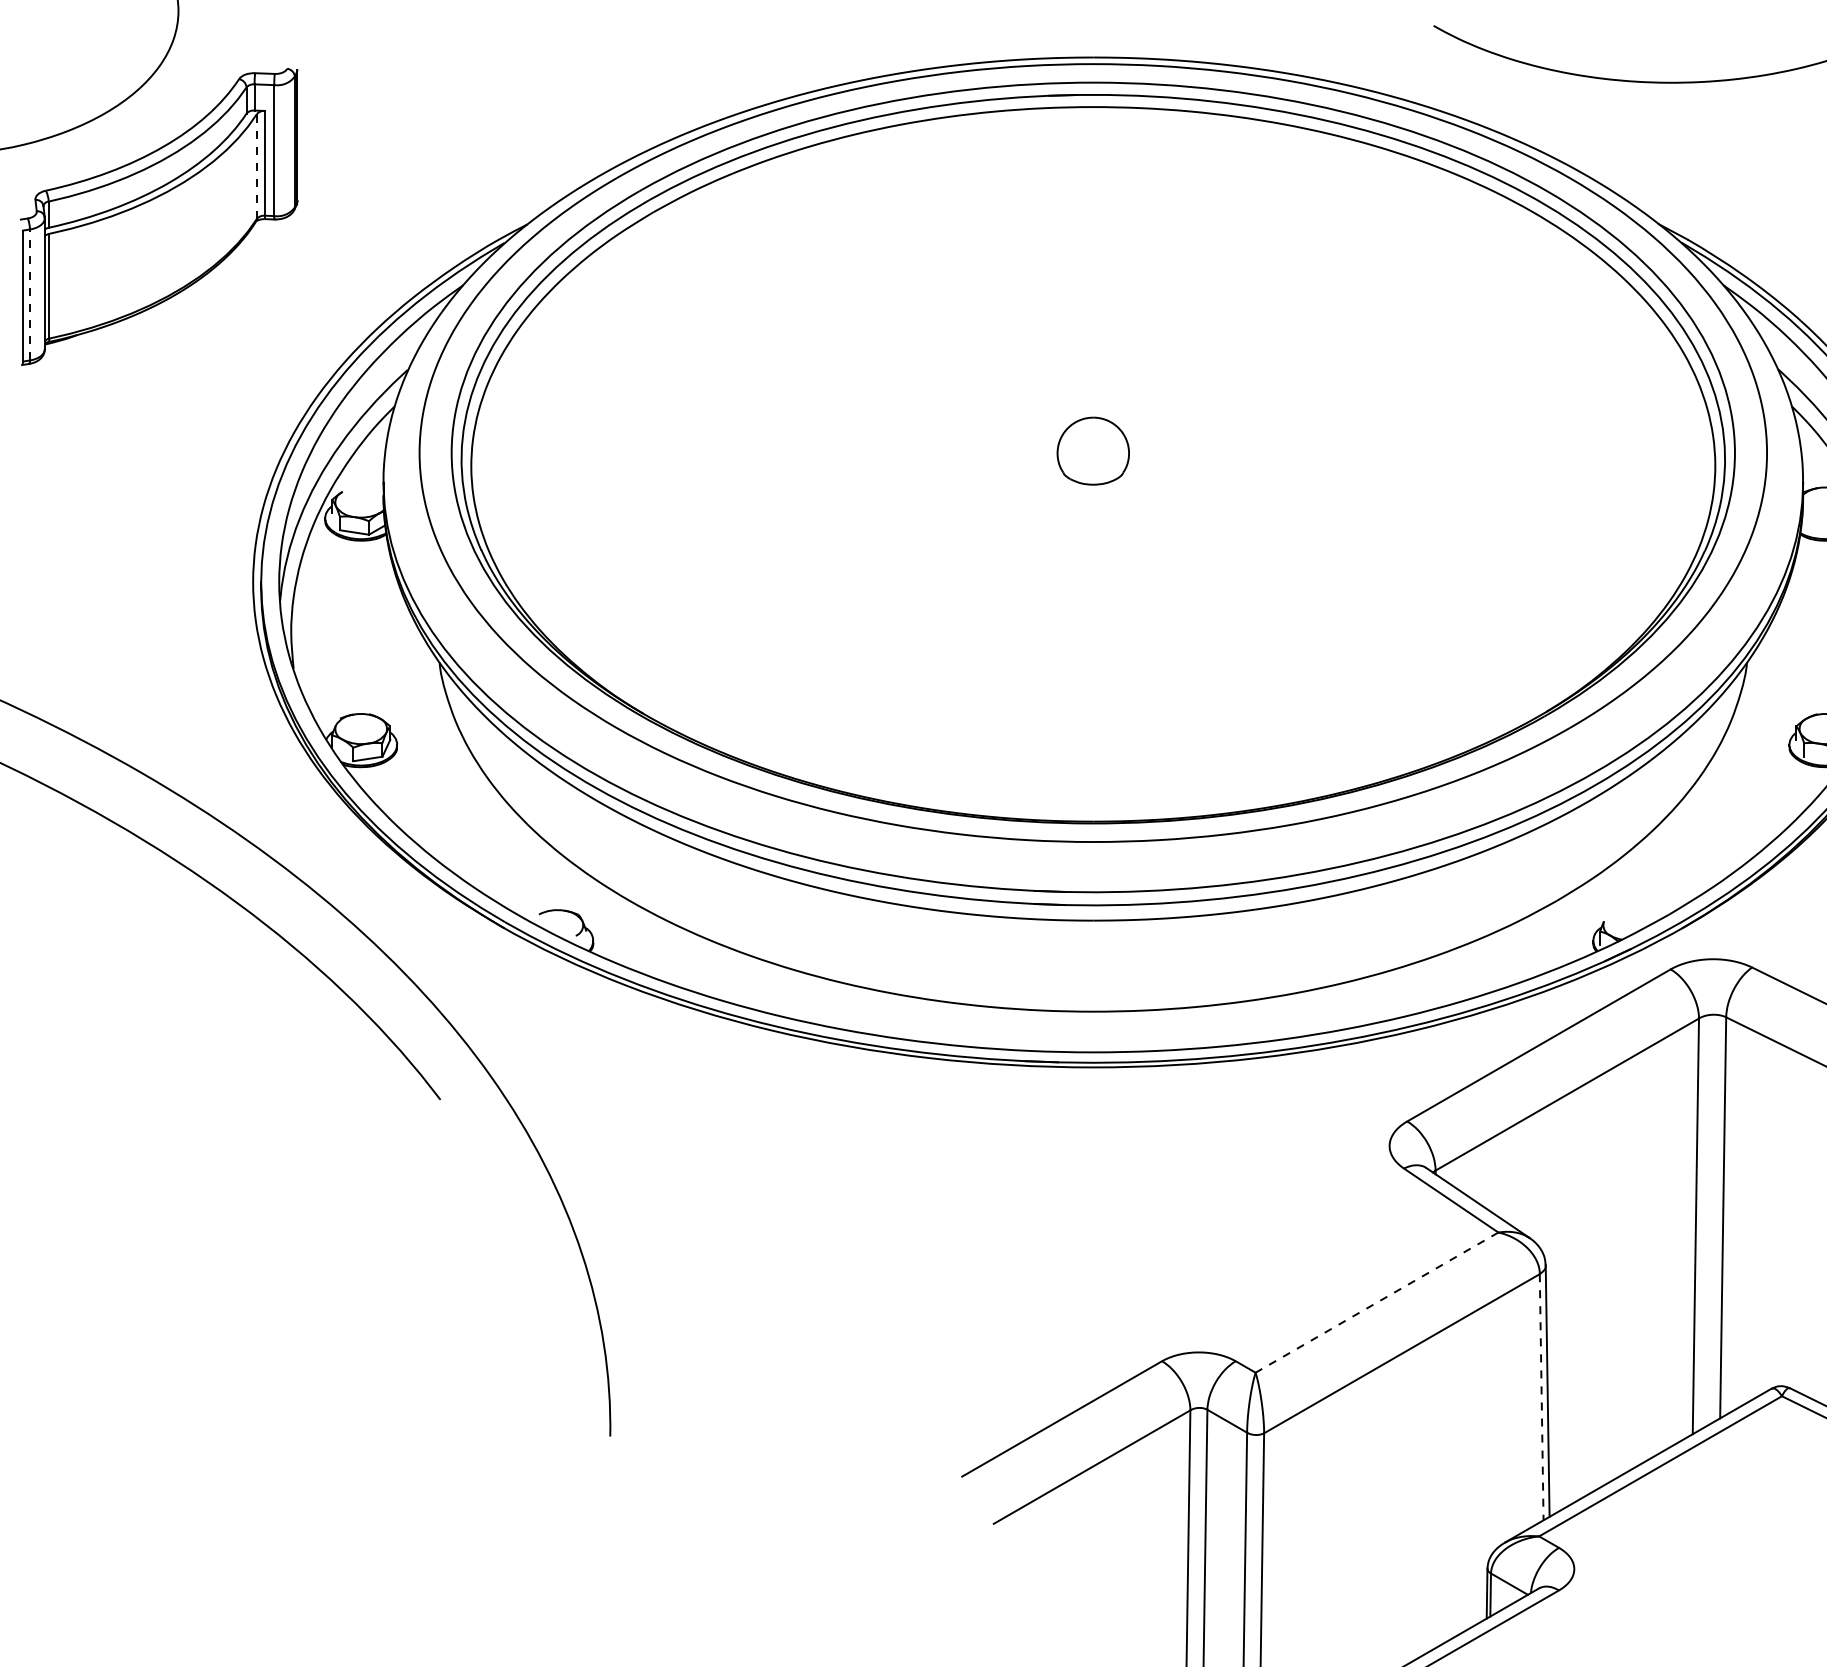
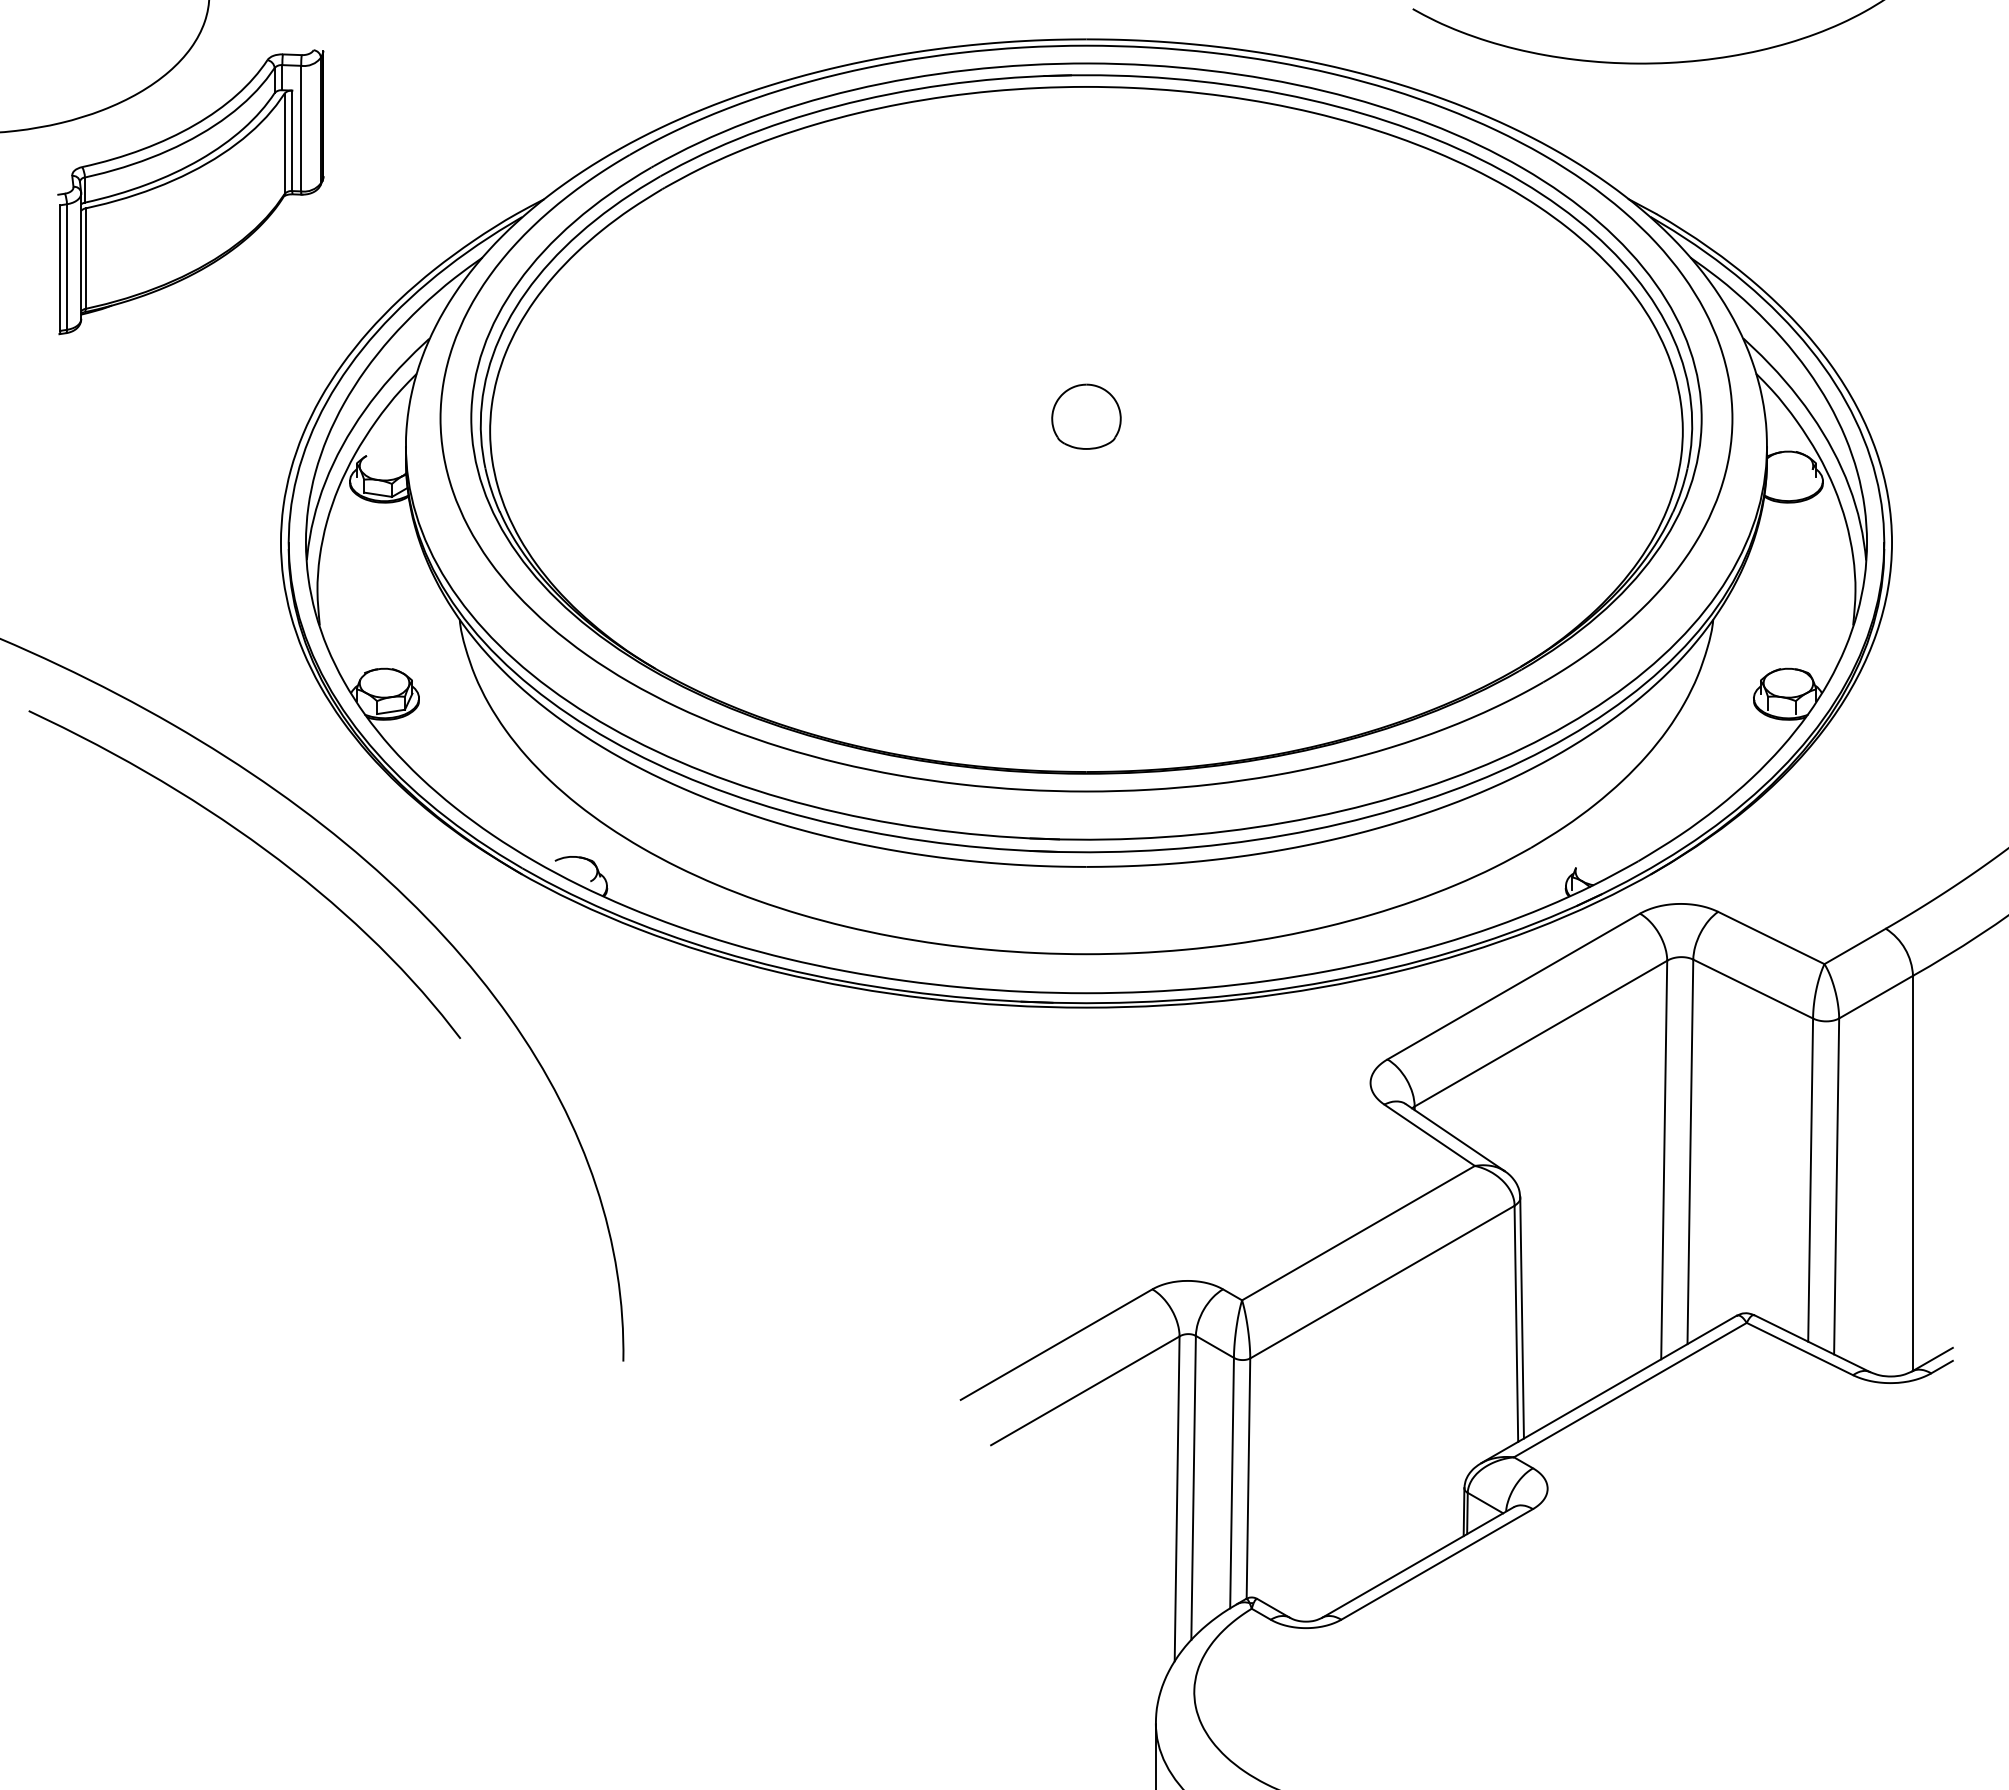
line: (256, 166) -> (284, 143), dashed -> solid
line: (29, 295) -> (66, 267), dashed -> solid
line: (1377, 1302) -> (1358, 1233), dashed -> solid
line: (1541, 1397) -> (1516, 1324), dashed -> solid

